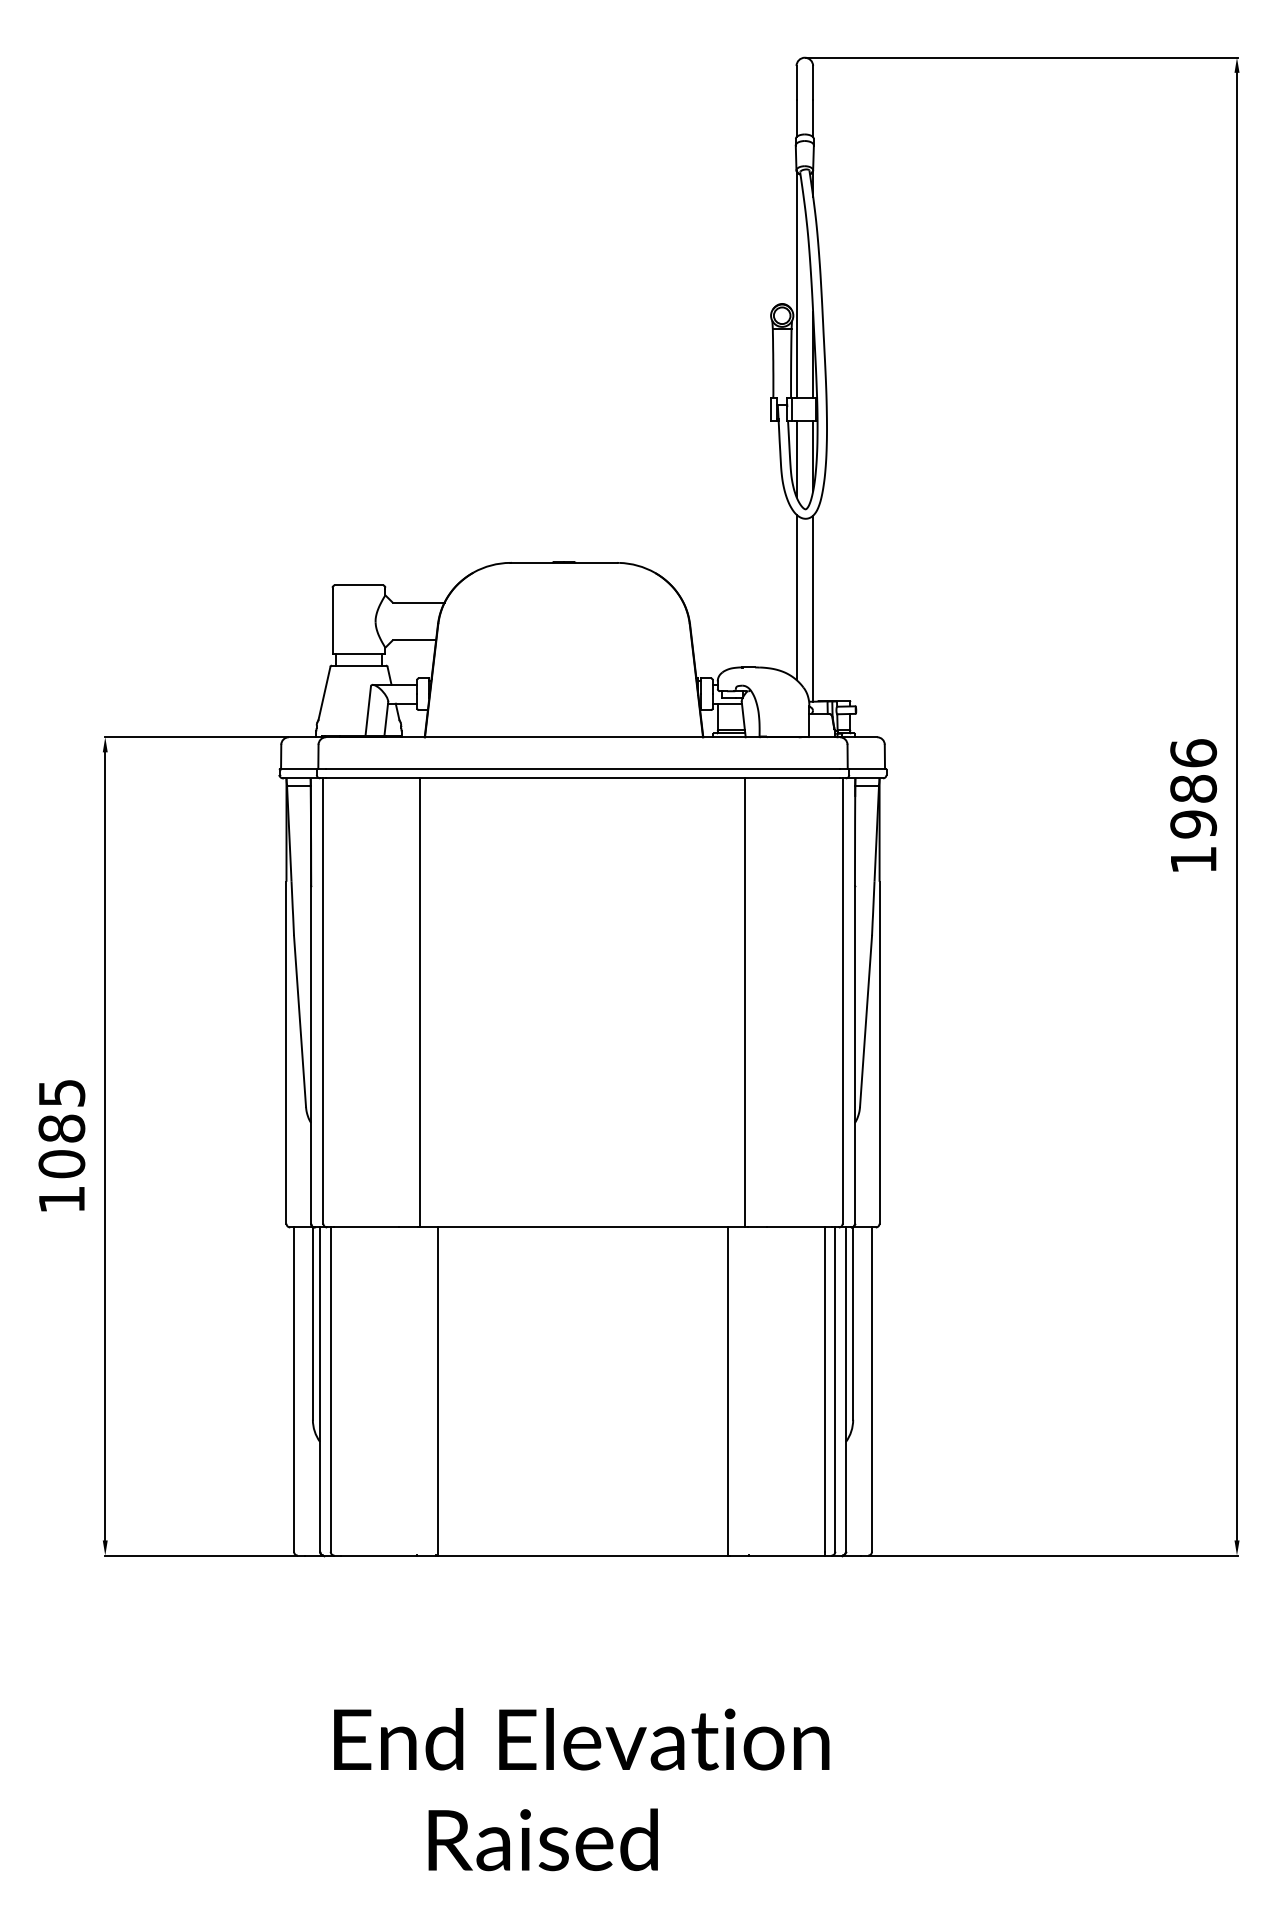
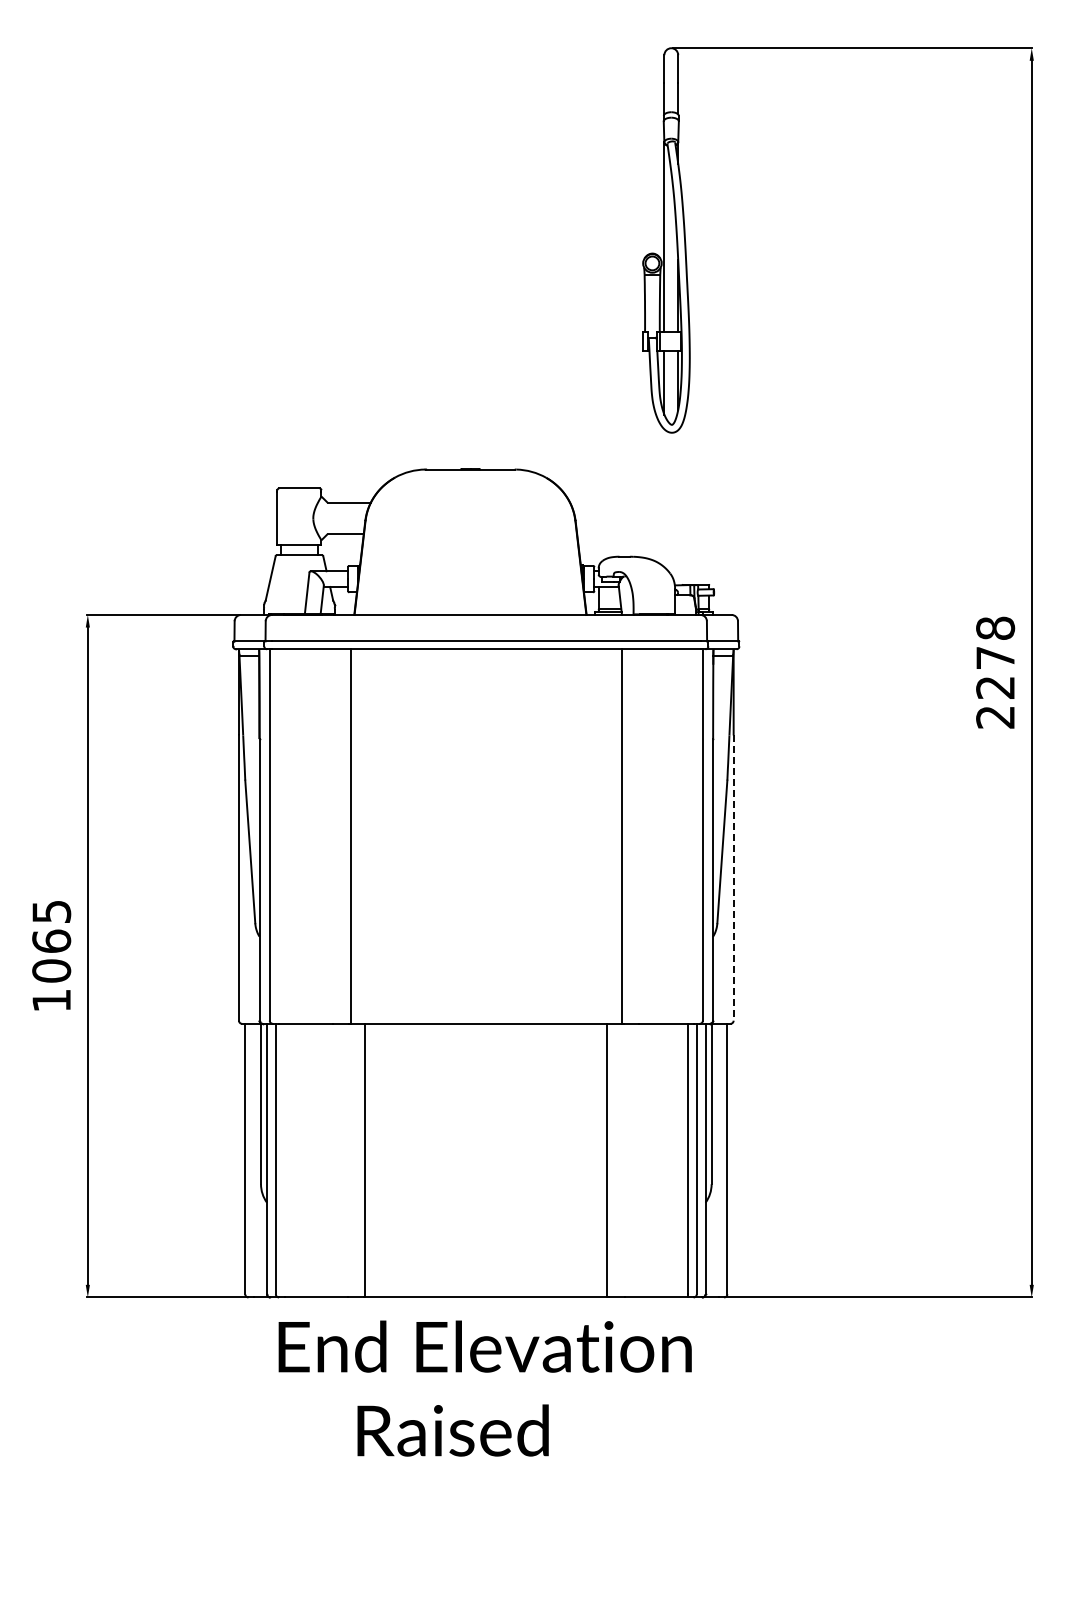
line: (796, 597) -> (664, 498), removed
line: (813, 608) -> (678, 507), removed
text: (1193, 806) -> (995, 672), 1986 -> 2278
line: (879, 1053) -> (733, 878), solid -> dashed
text: (61, 1127) -> (51, 940), 1085 -> 1065
text: (580, 1789) -> (484, 1388), moved

